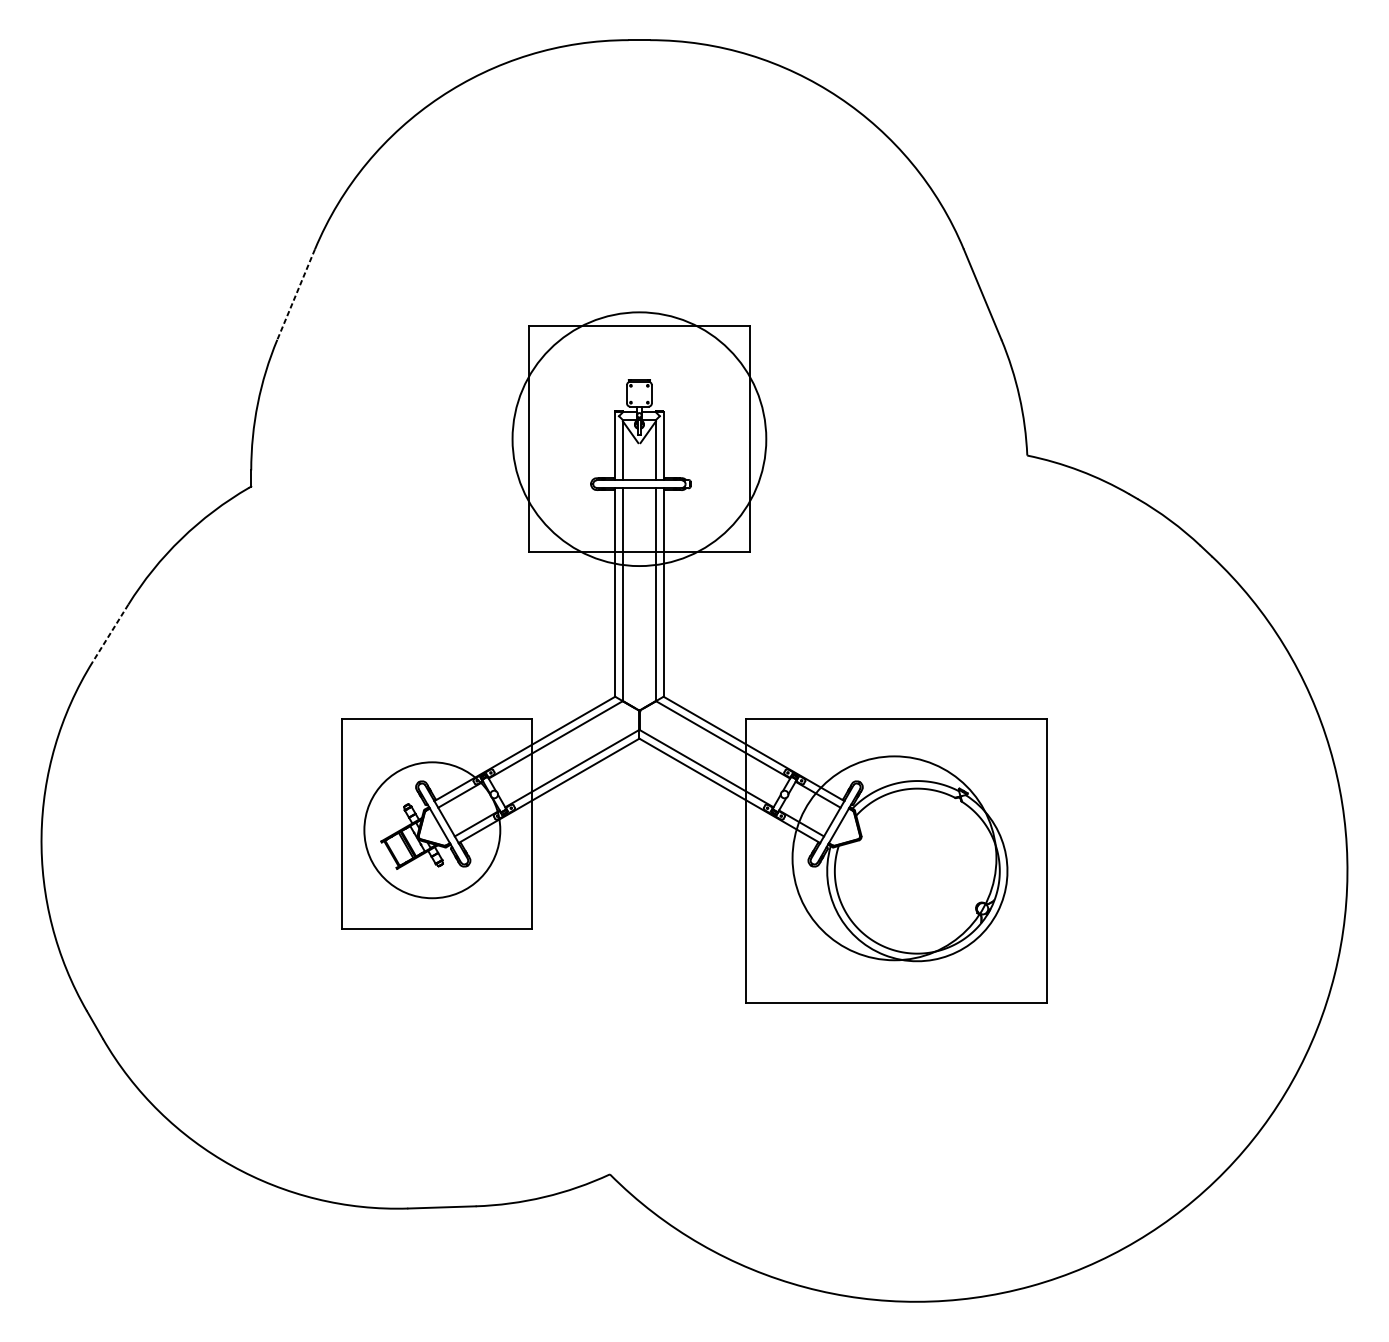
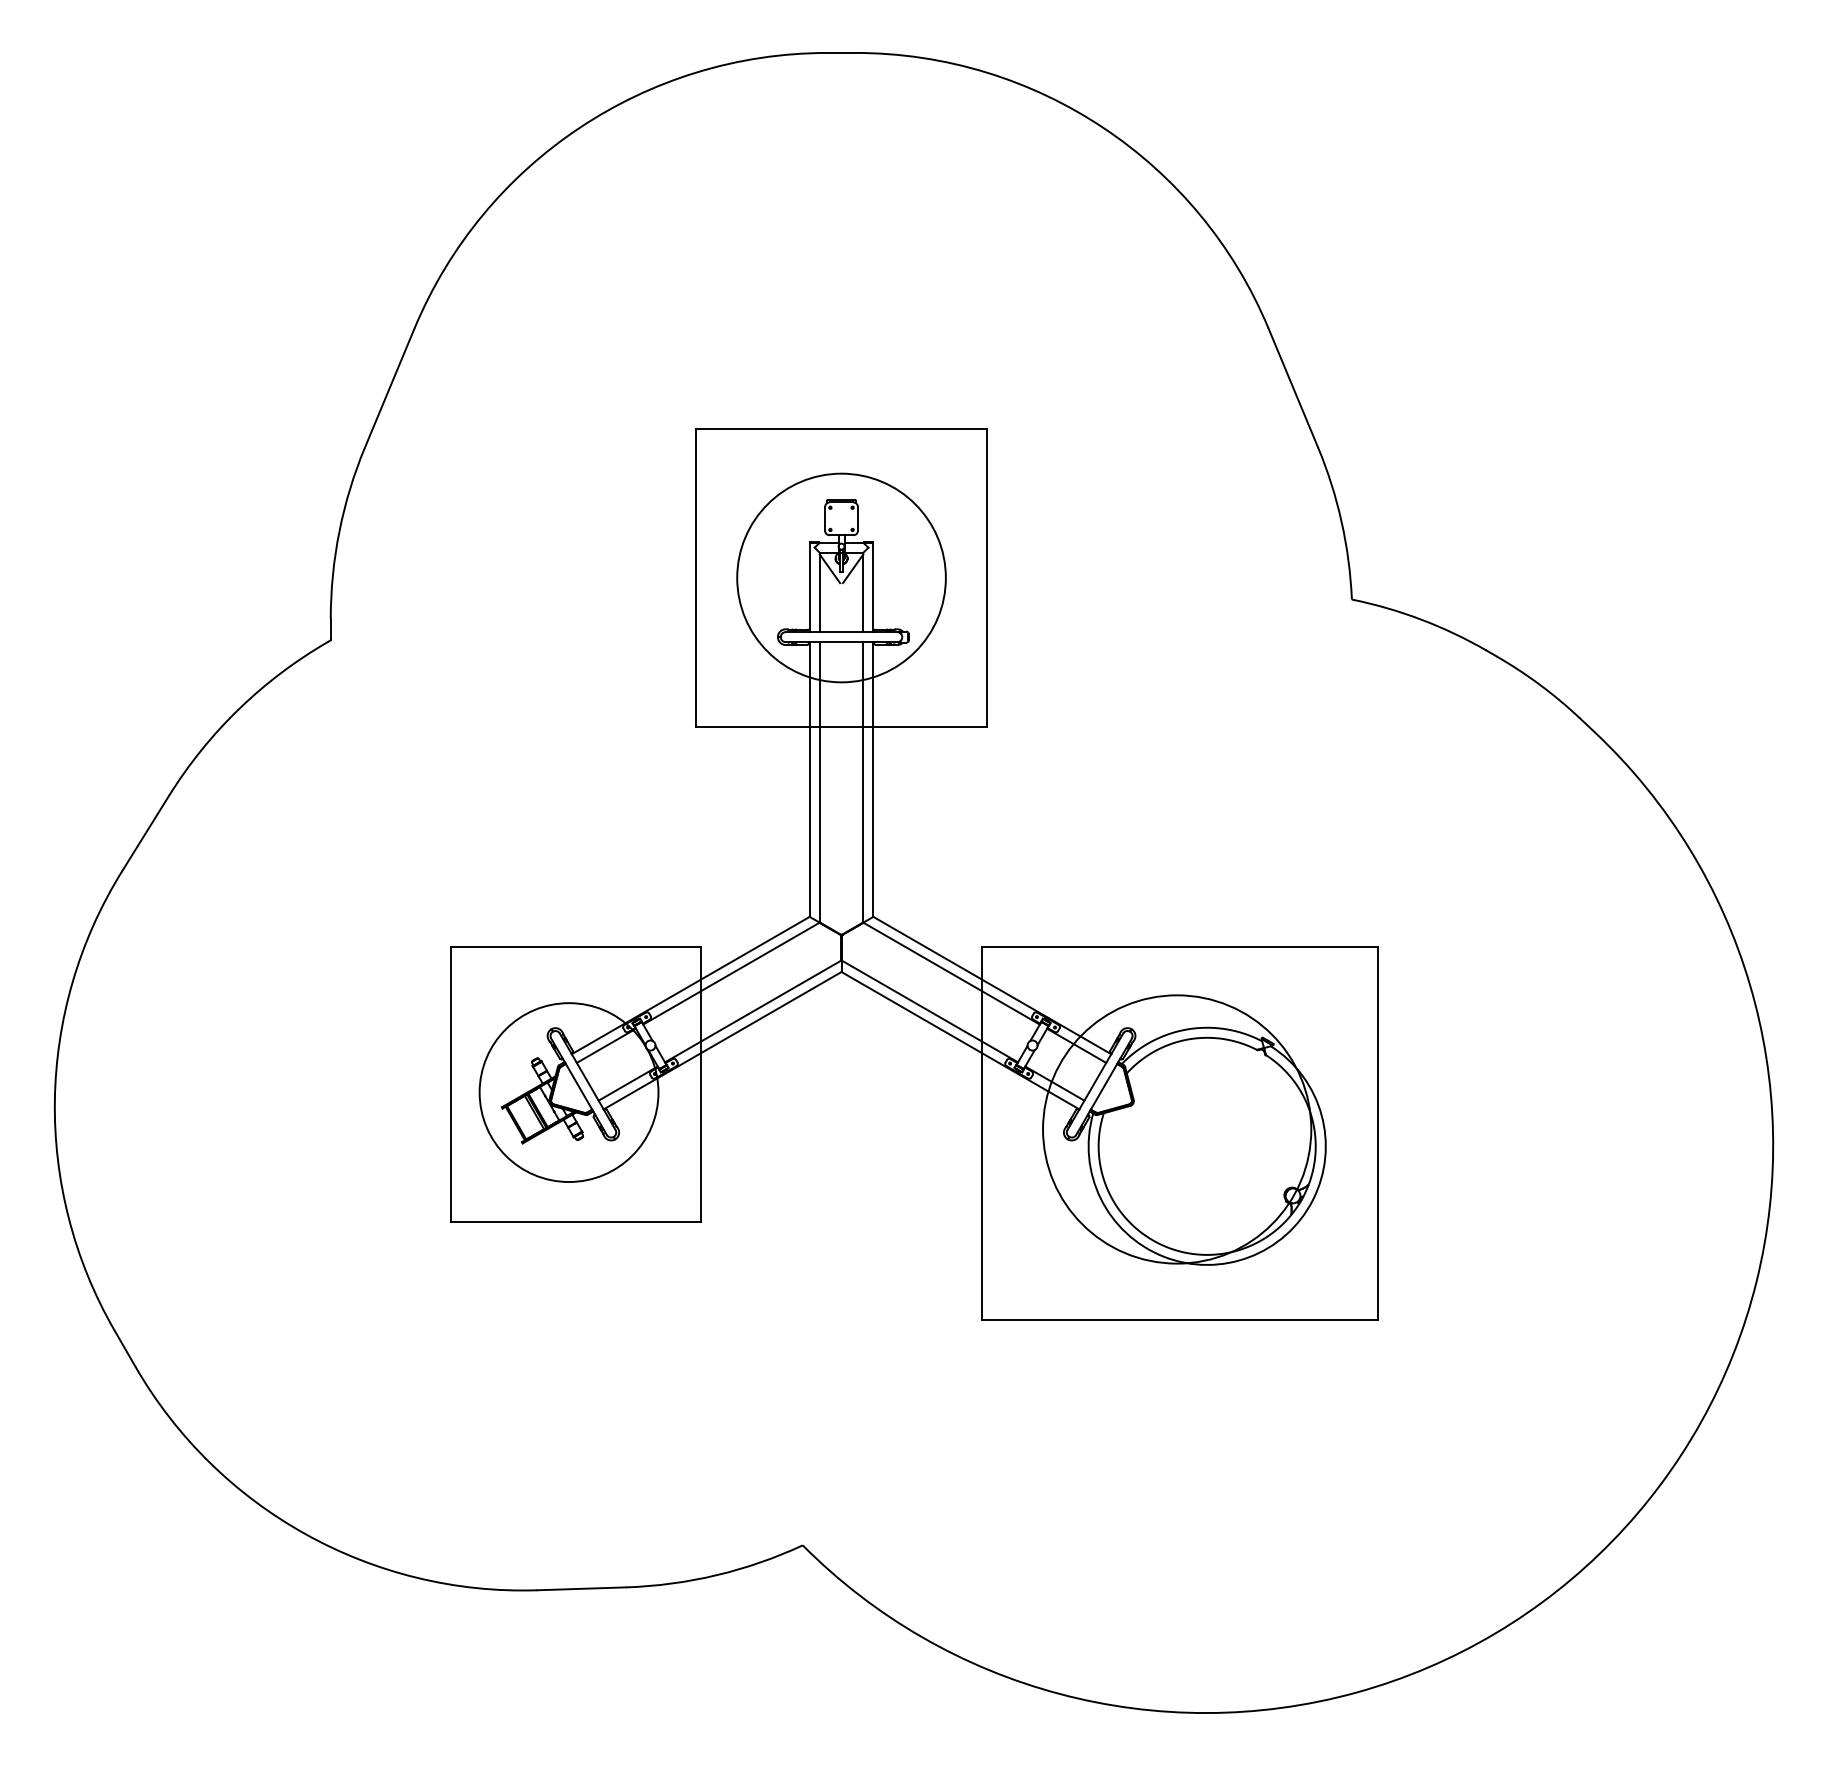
line: (295, 295) -> (389, 388), dashed -> solid
circle: (639, 438) -> (841, 577), size x0.62
line: (110, 633) -> (145, 833), dashed -> solid

